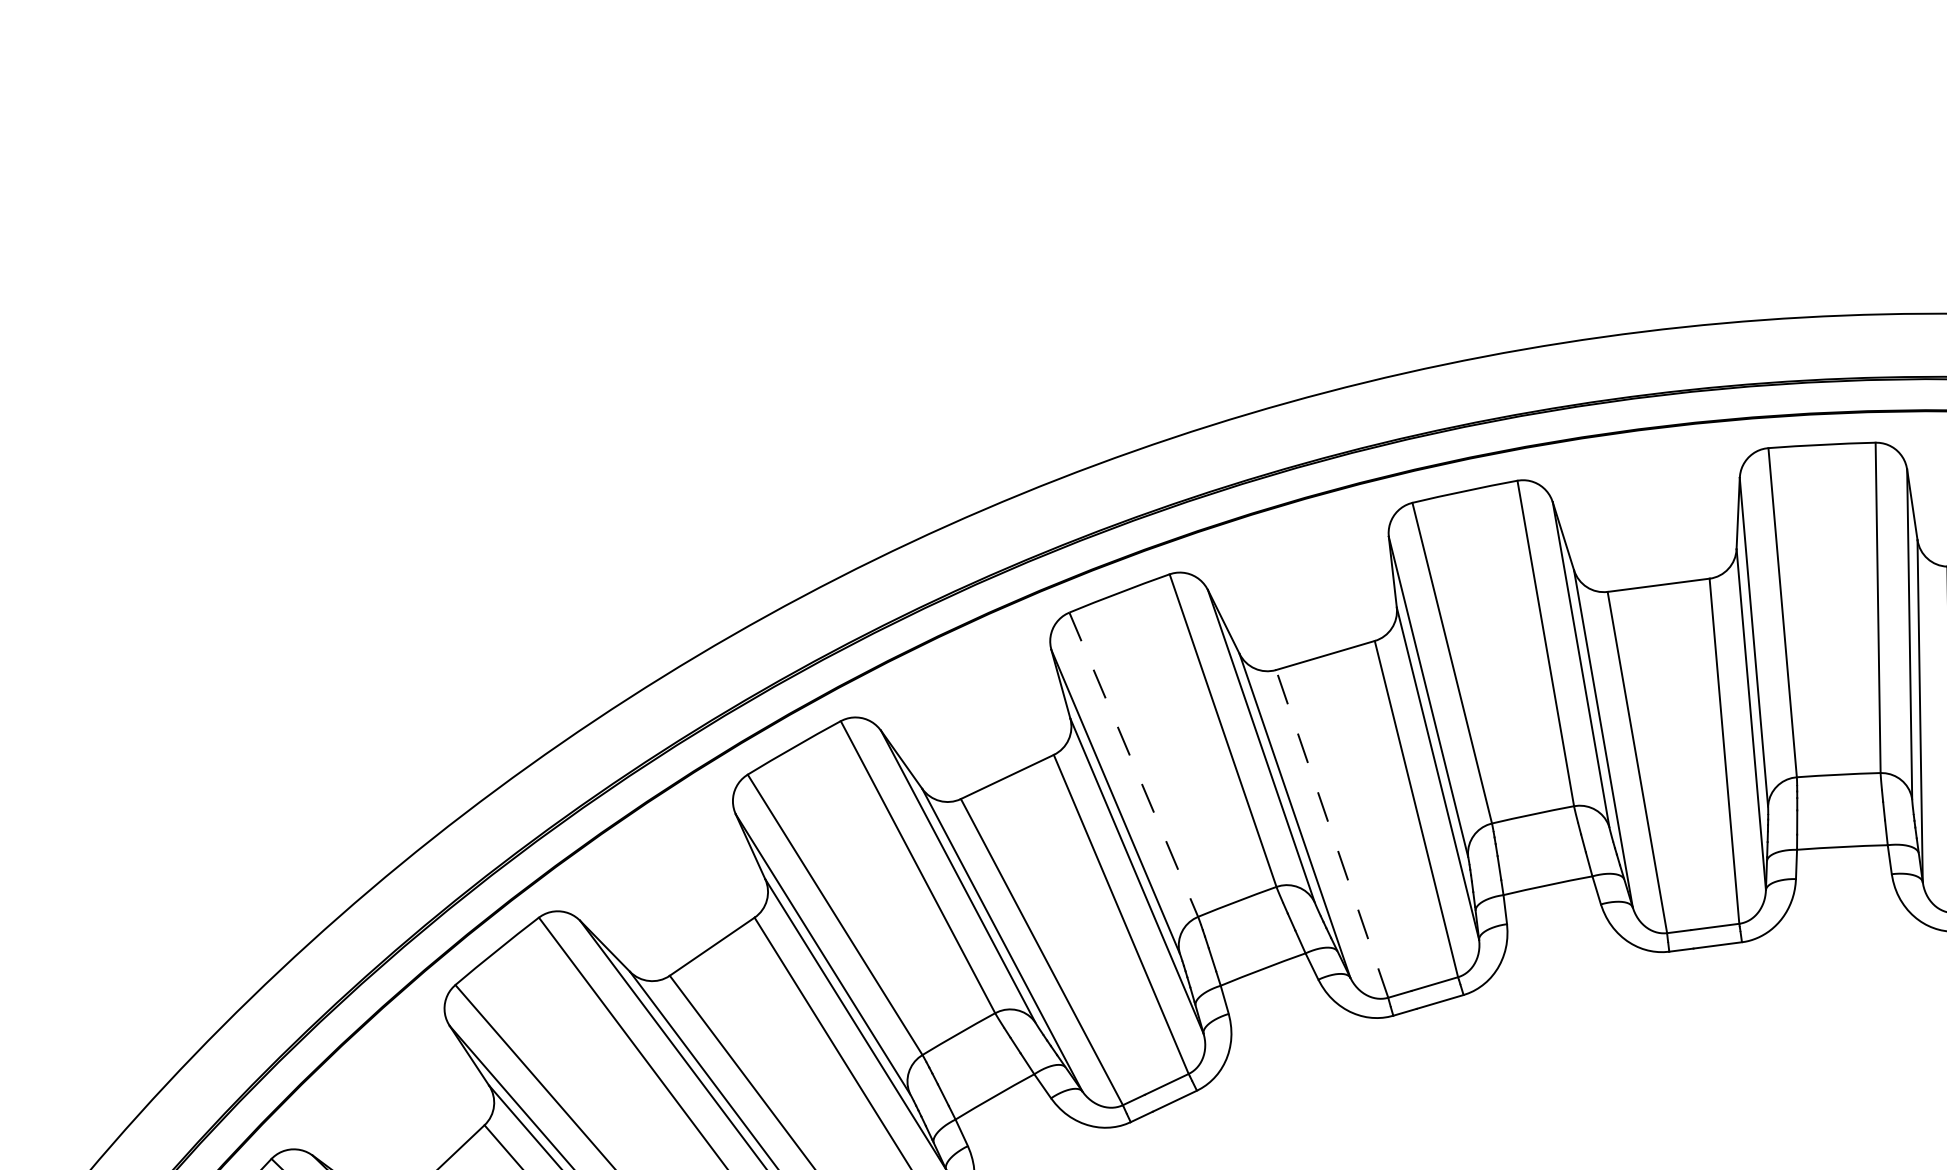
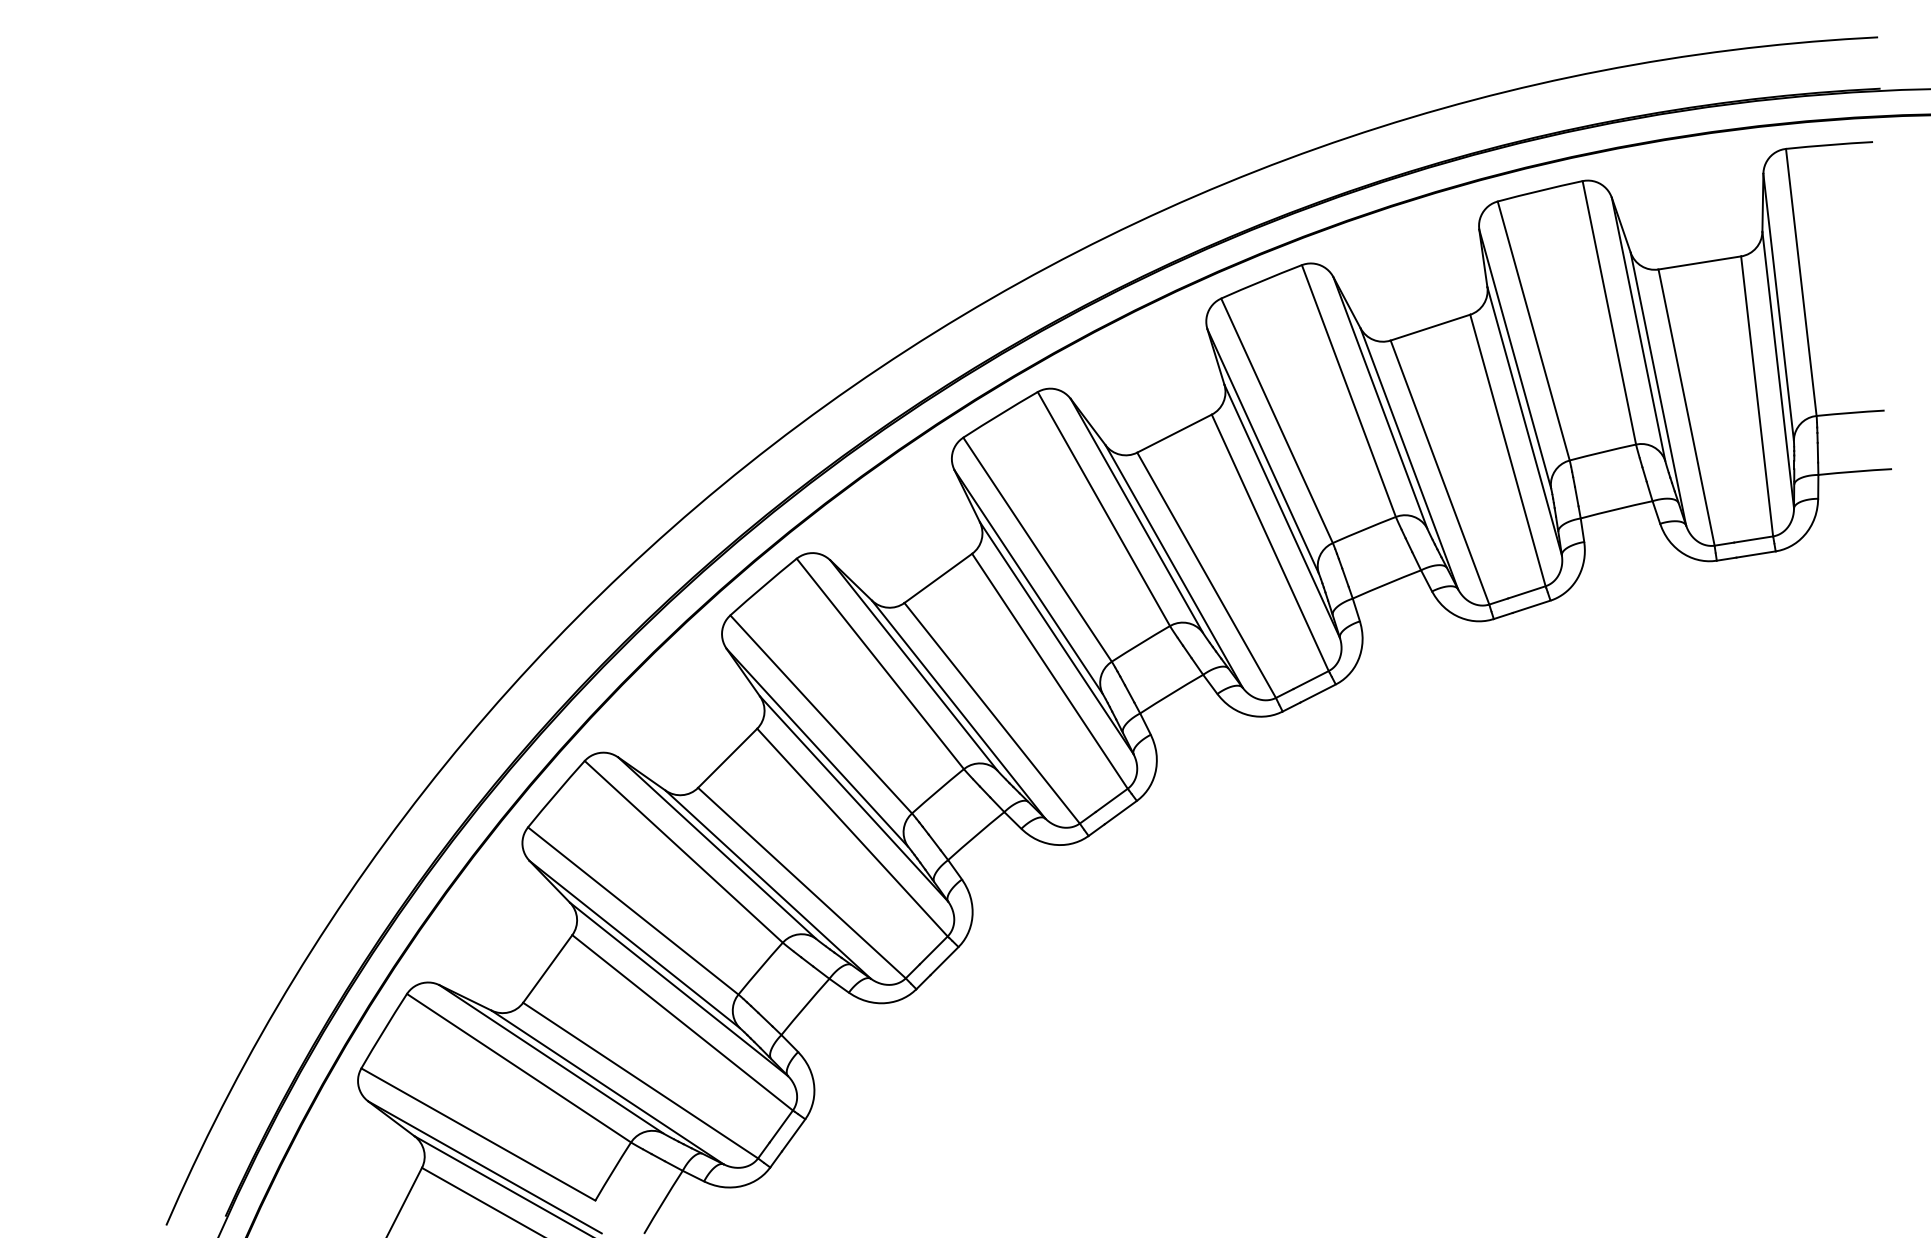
line: (1133, 765) -> (1037, 550), dashed -> solid
line: (1332, 834) -> (1206, 575), dashed -> solid

